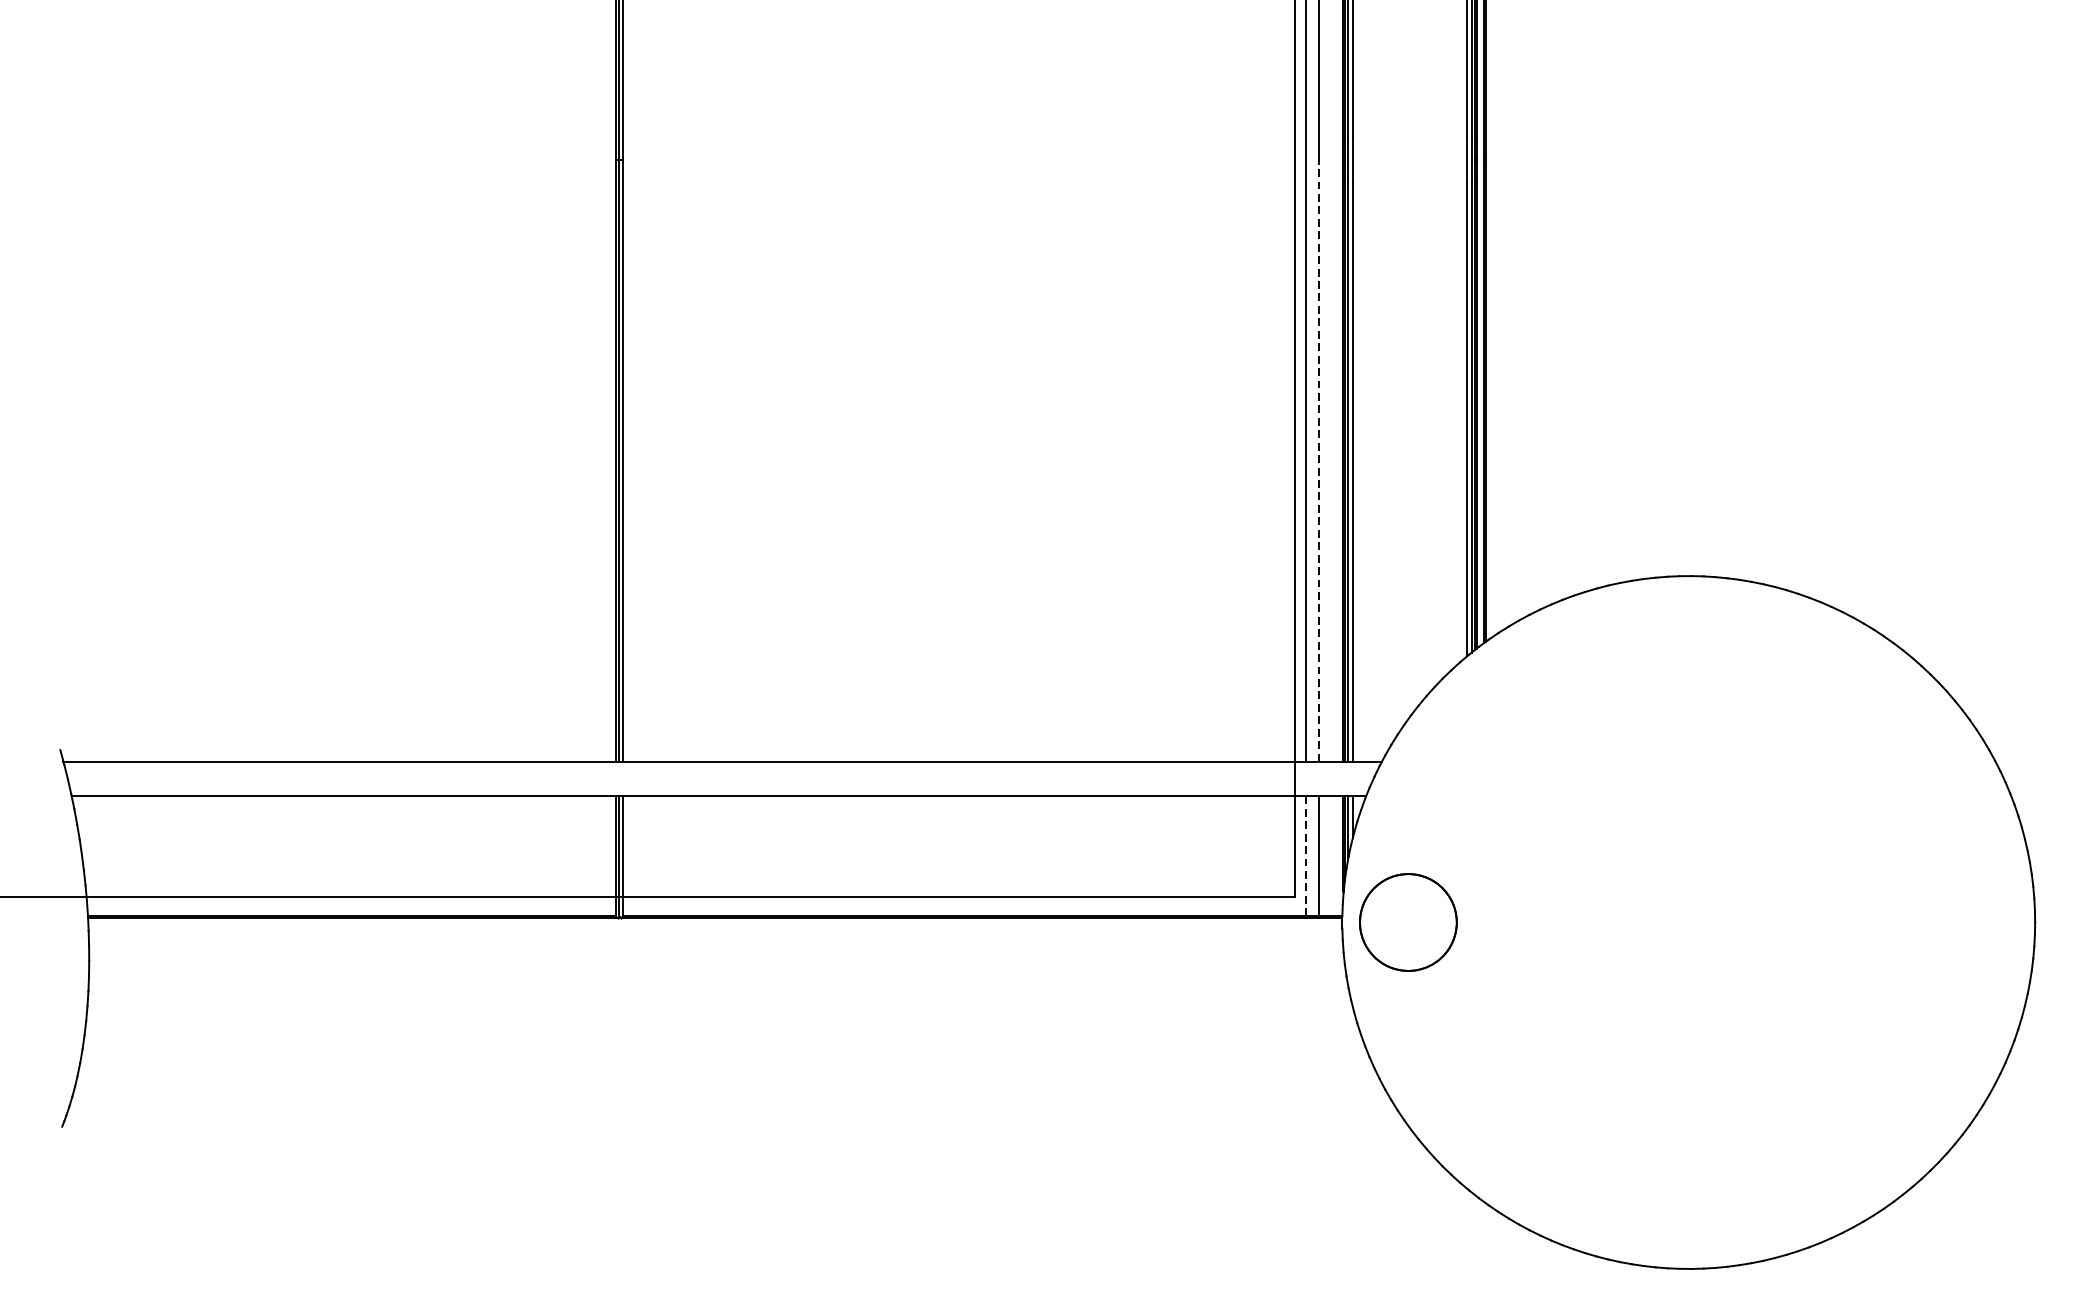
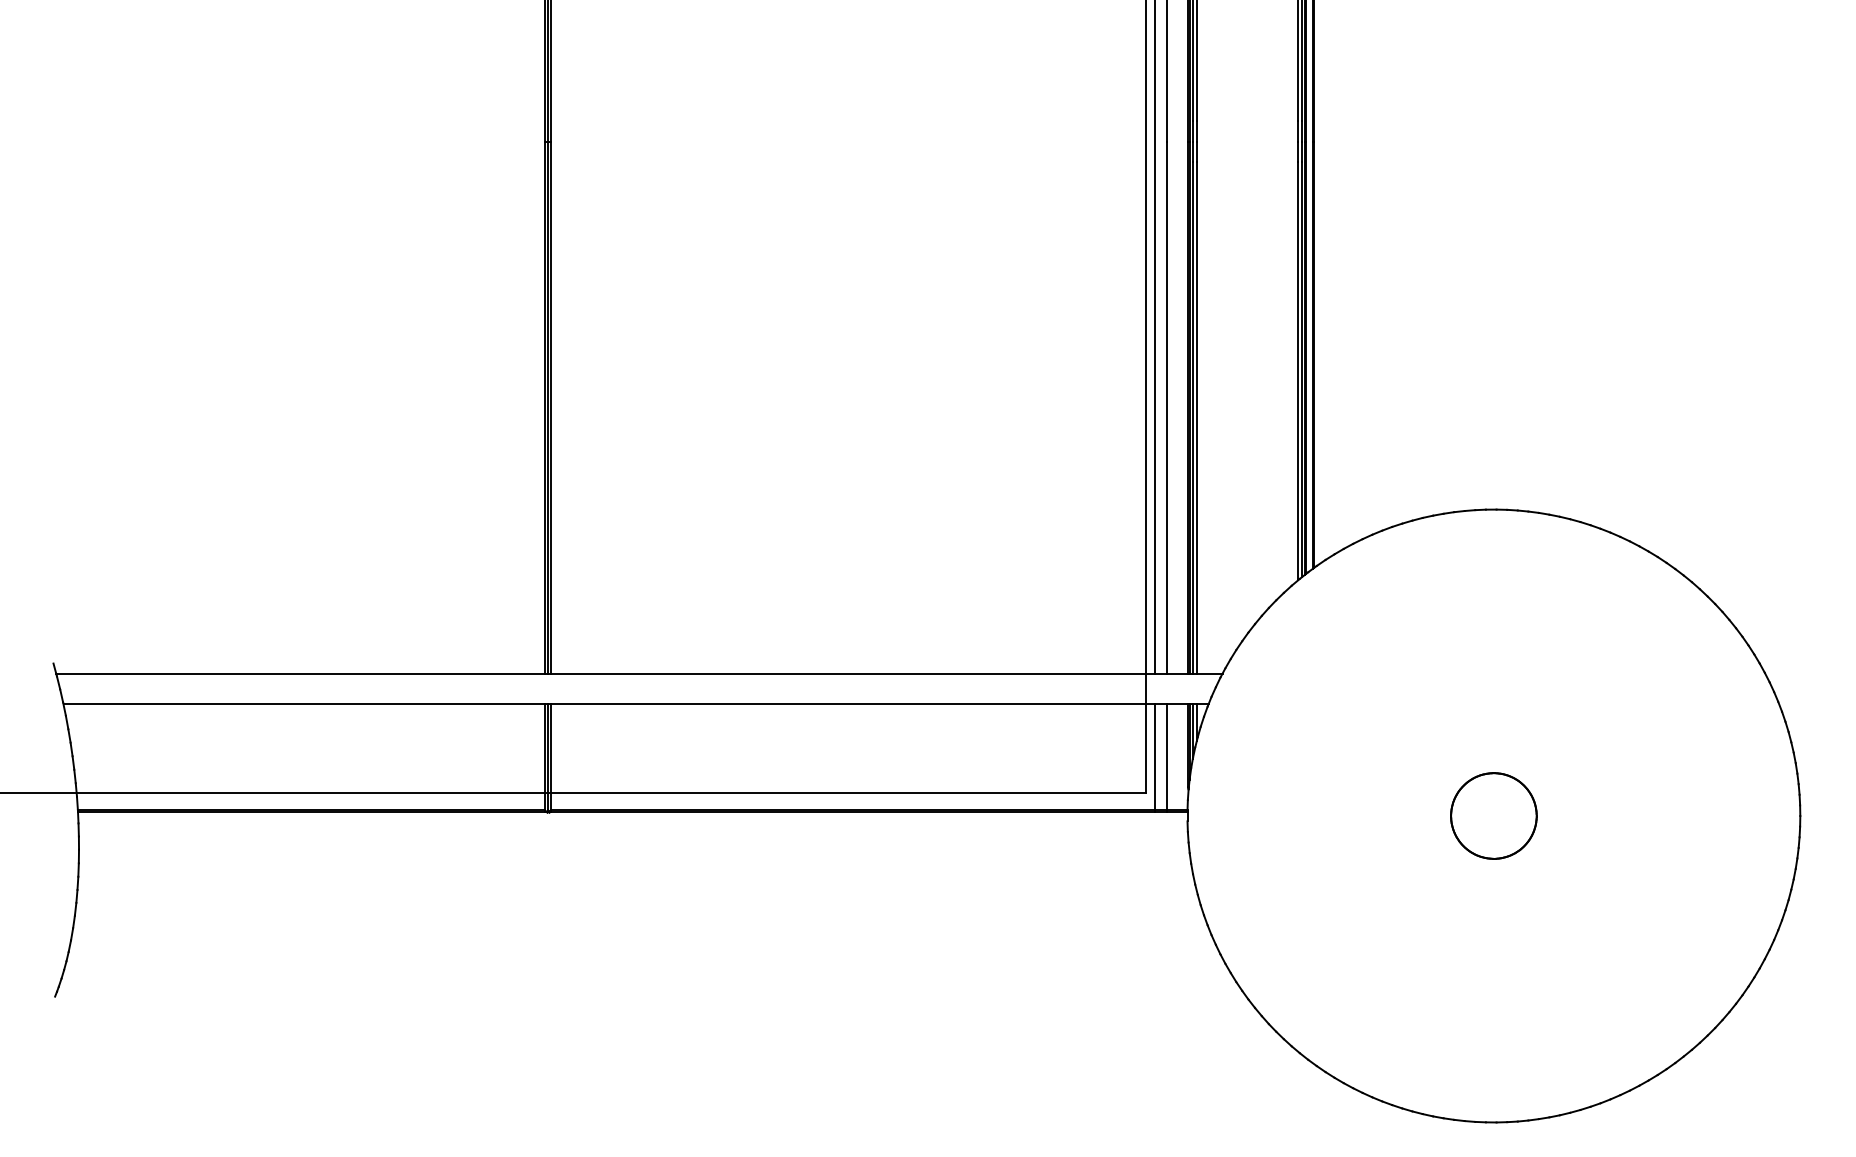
line: (1318, 460) -> (1166, 407), dashed -> solid
line: (1306, 855) -> (1155, 756), dashed -> solid
part: (1407, 921) -> (1493, 815), moved

